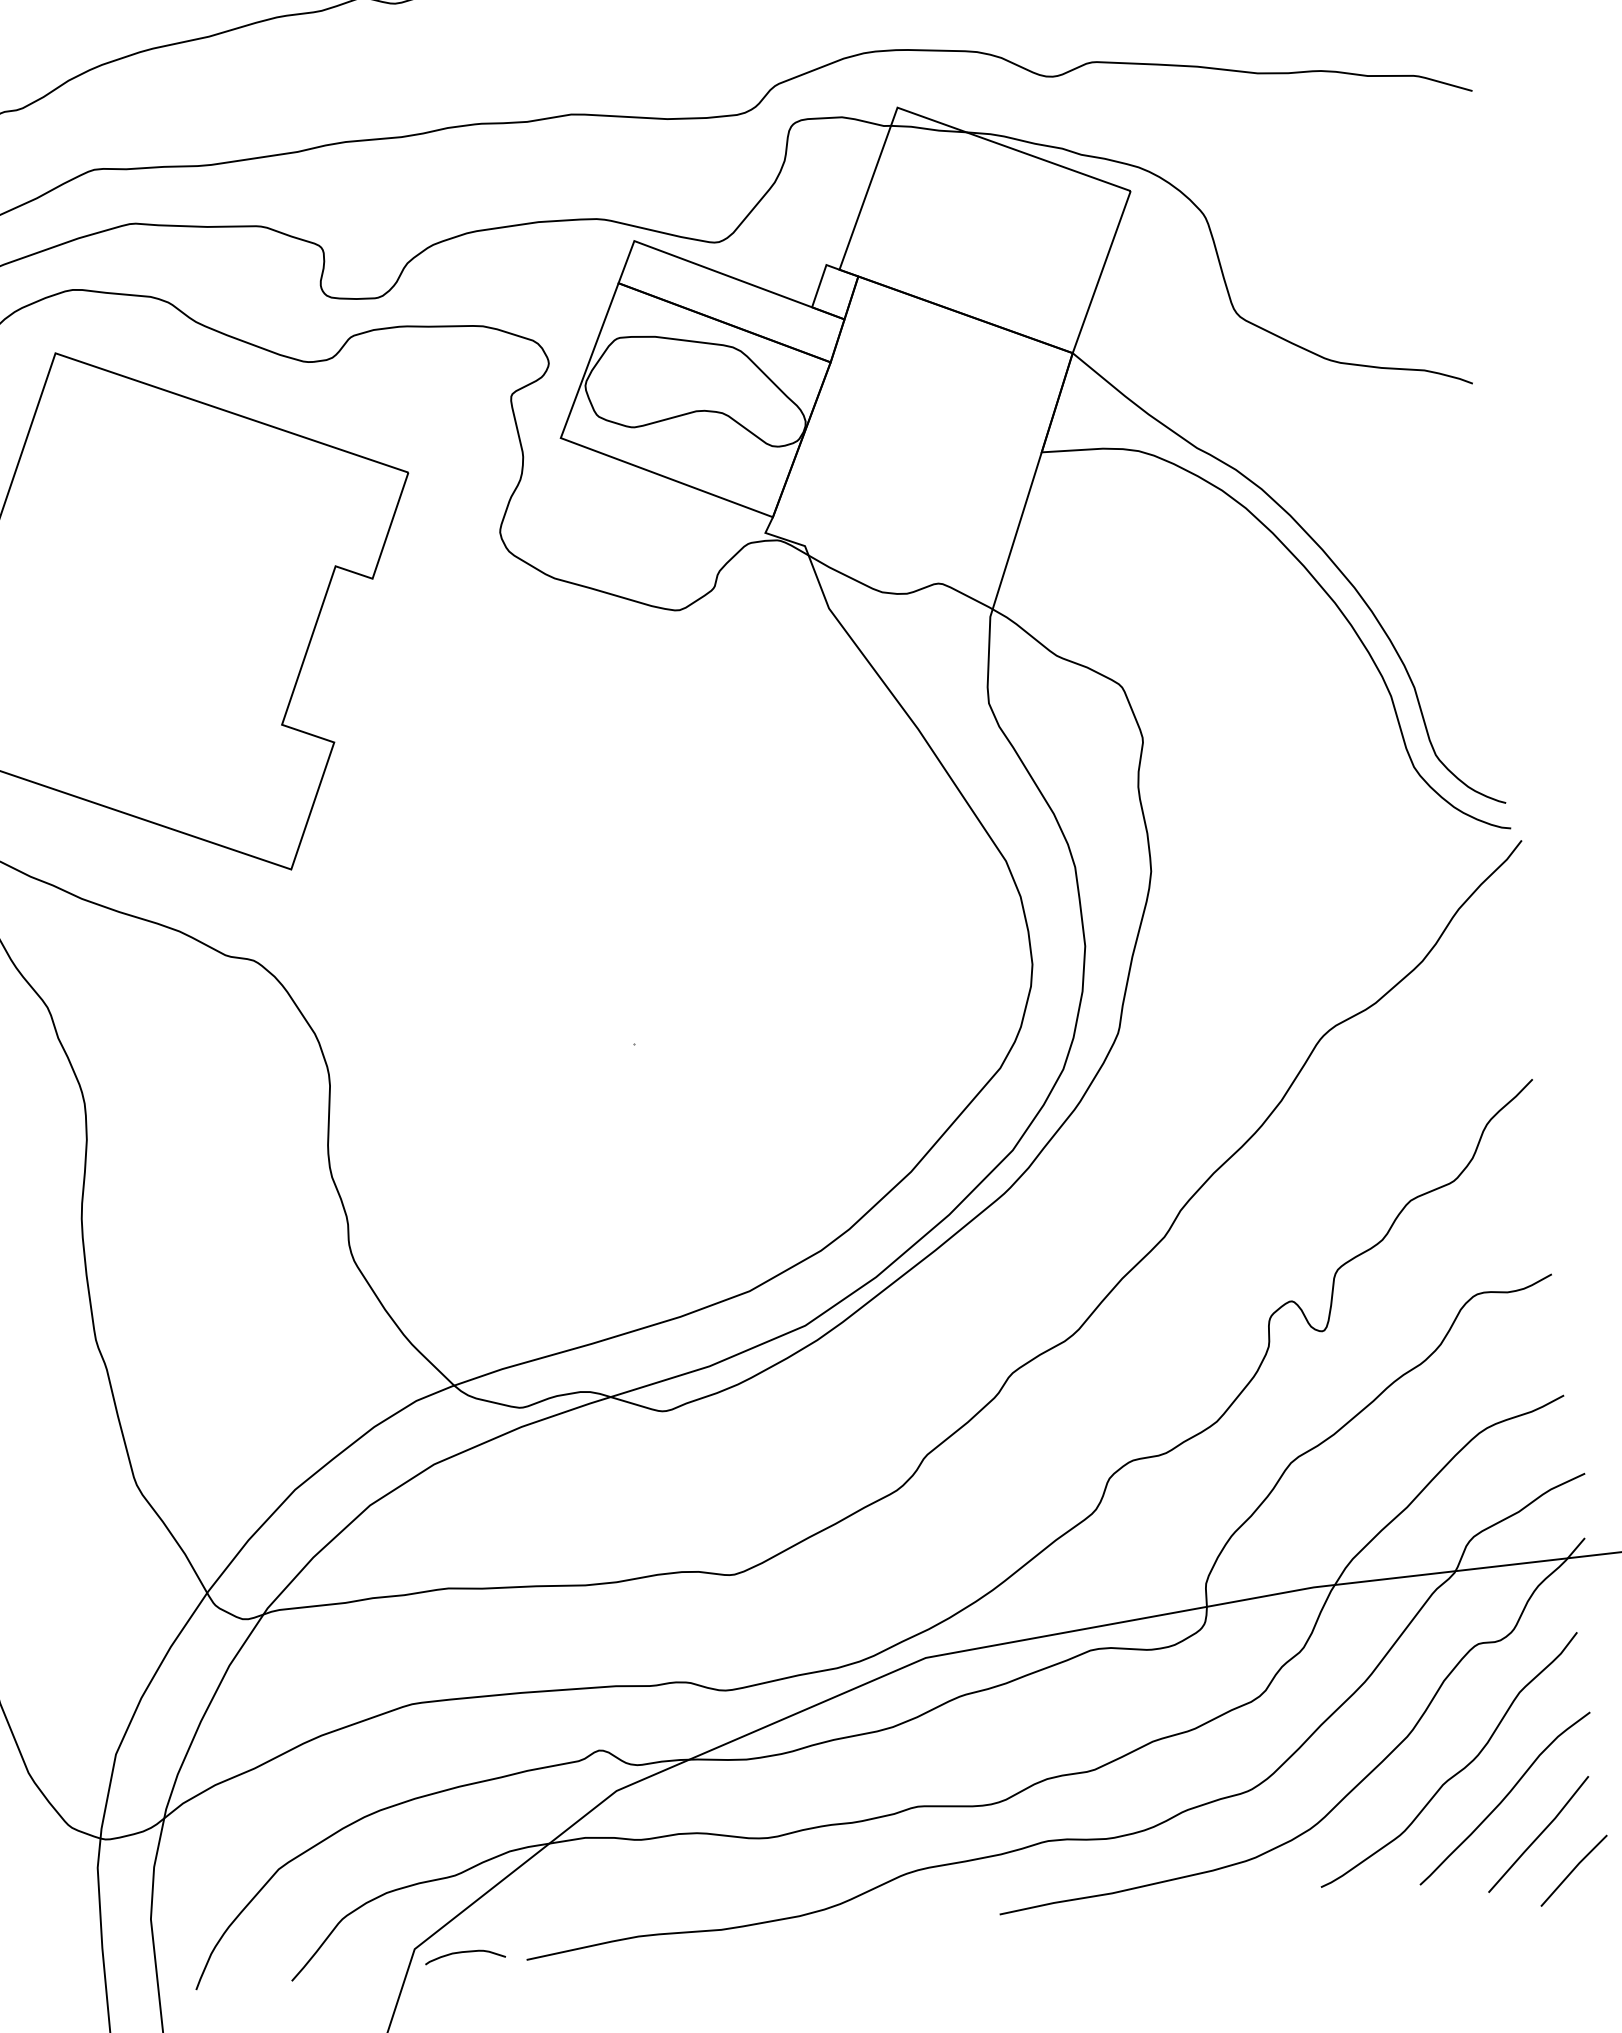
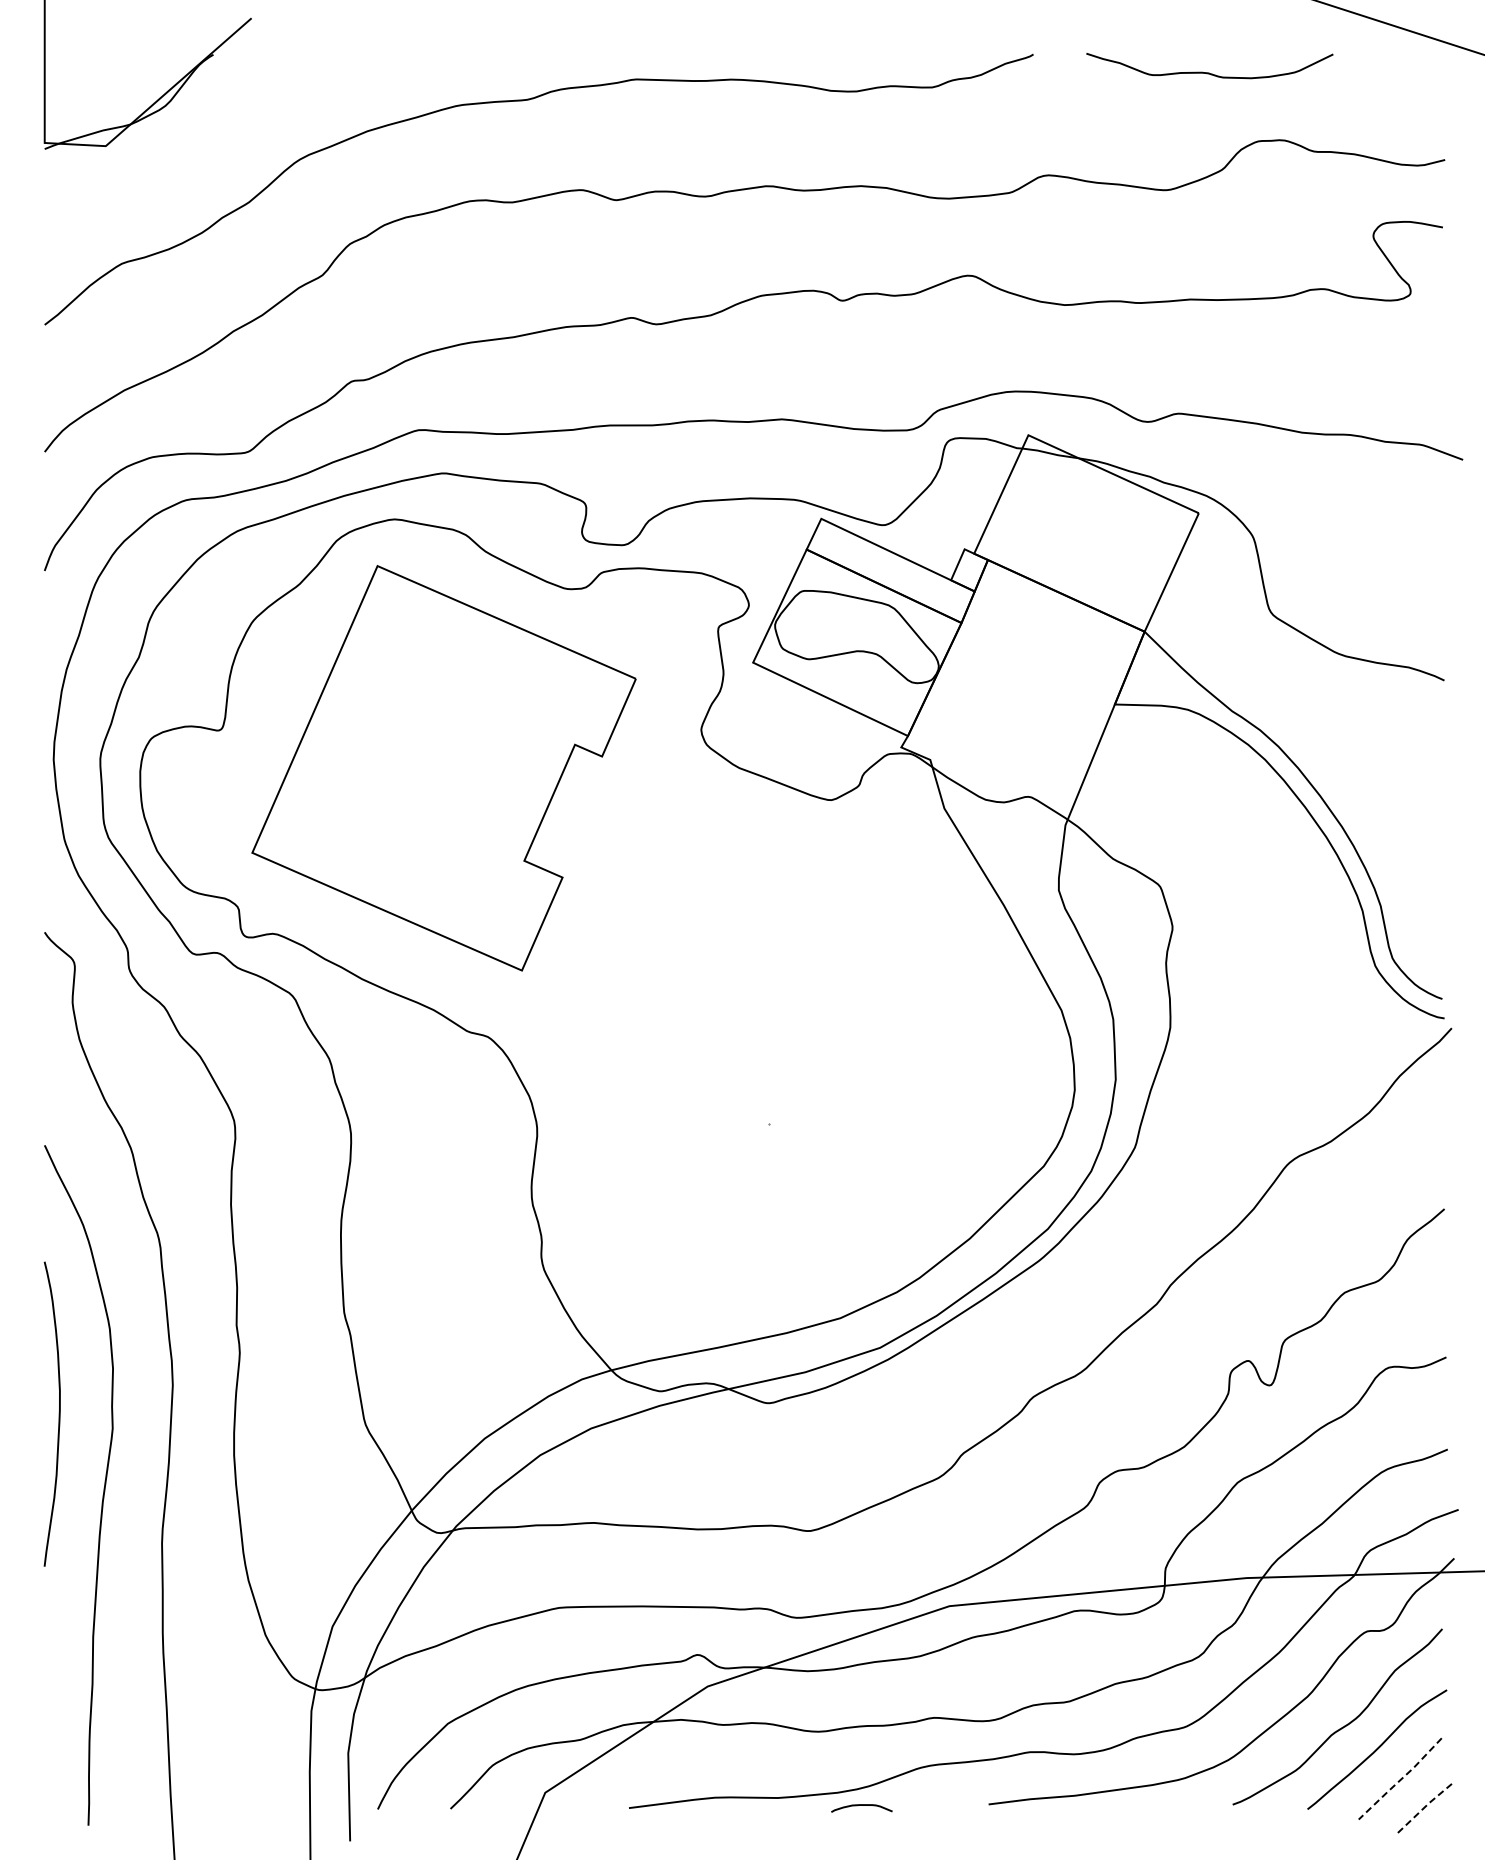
line: (1539, 1835) -> (1400, 1779), solid -> dashed
line: (1573, 1869) -> (1424, 1807), solid -> dashed
curve: (464, 1952) -> (861, 1805), moved

